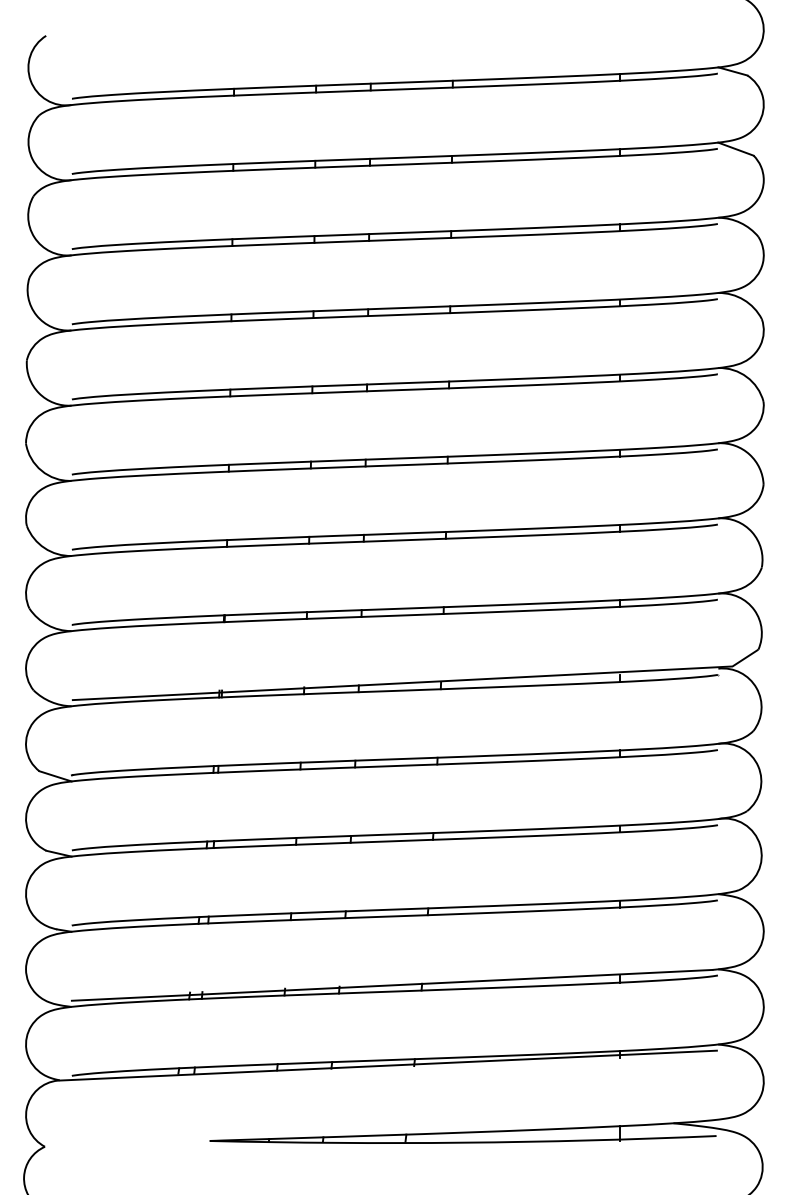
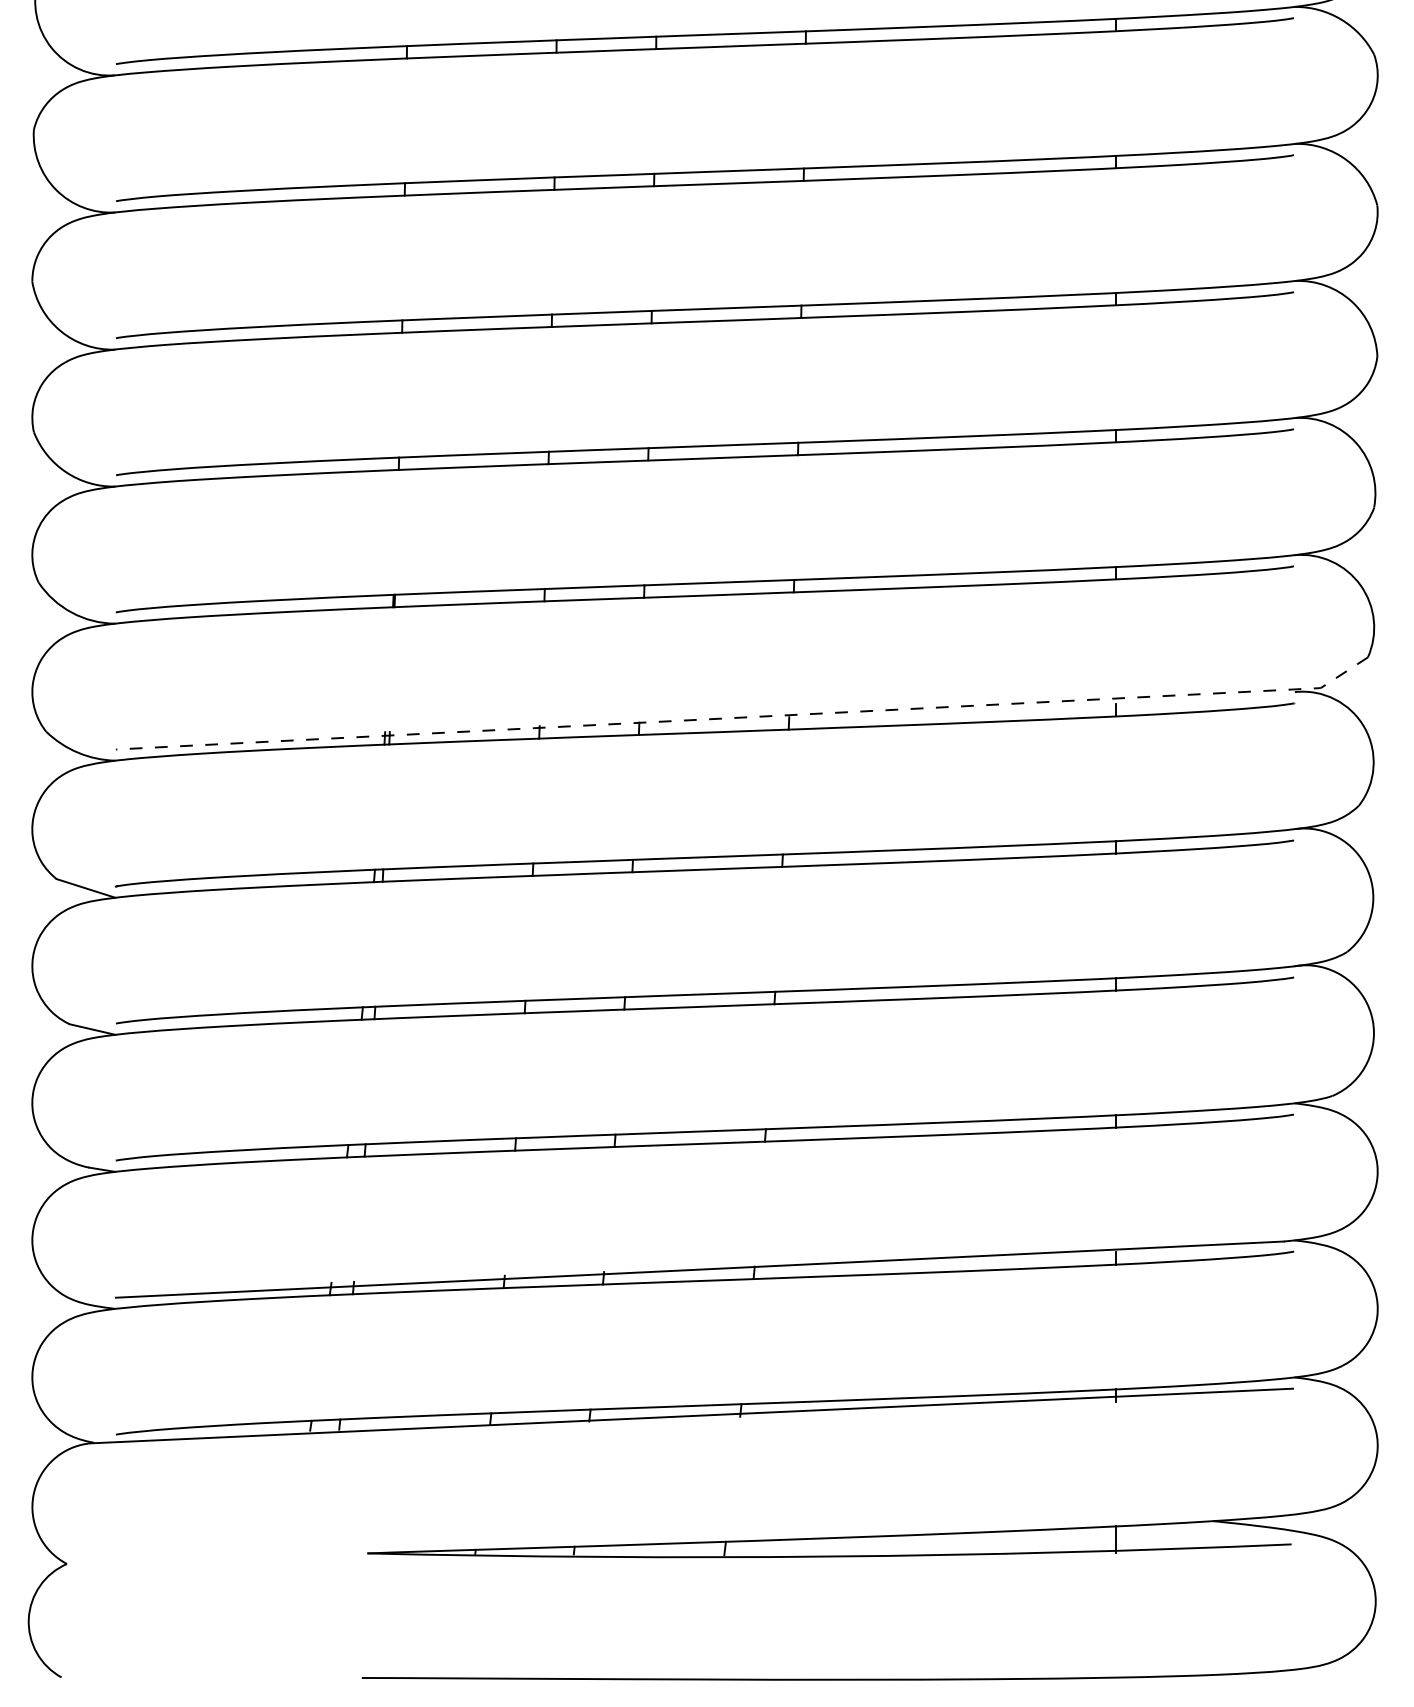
line: (418, 682) -> (748, 717), solid -> dashed

